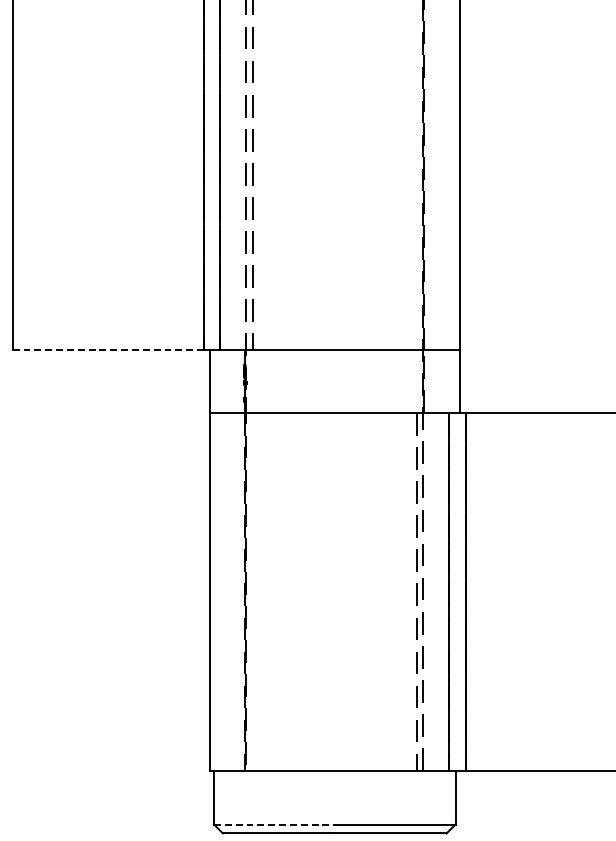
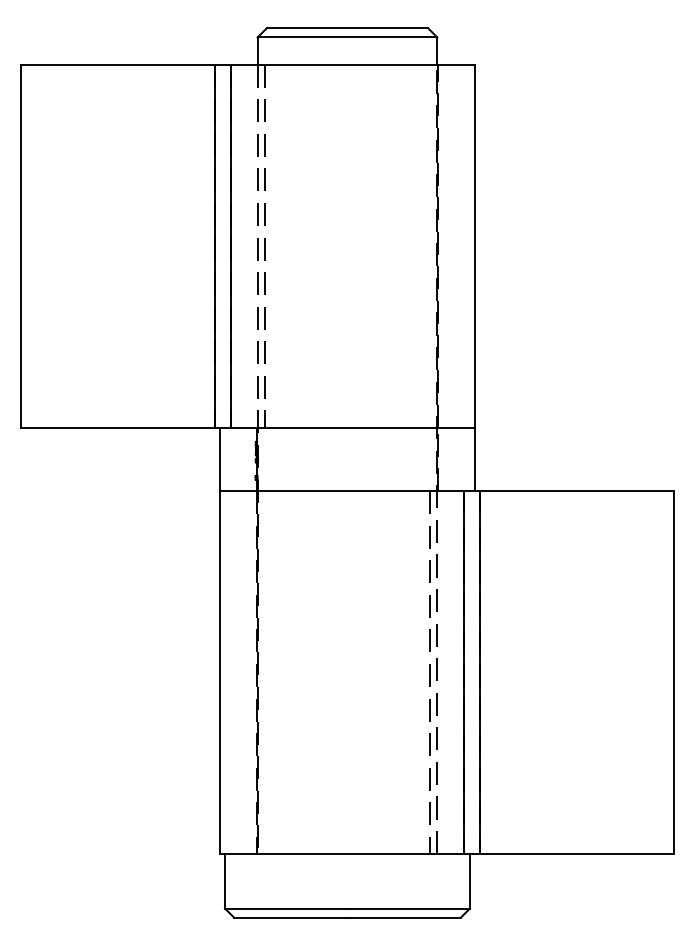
line: (108, 350) -> (117, 427), dashed -> solid
line: (274, 824) -> (286, 908), dashed -> solid

